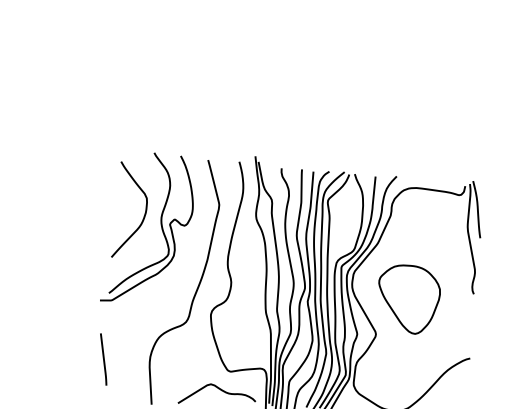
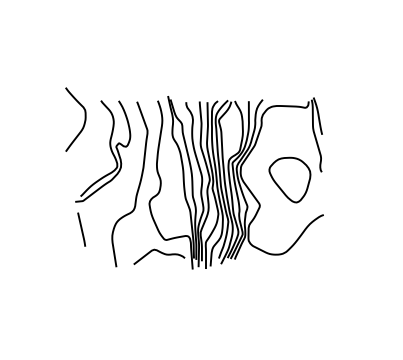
curve: (142, 217) -> (83, 123), moved
part: (407, 298) -> (289, 179), moved
line: (103, 359) -> (81, 229), moved

